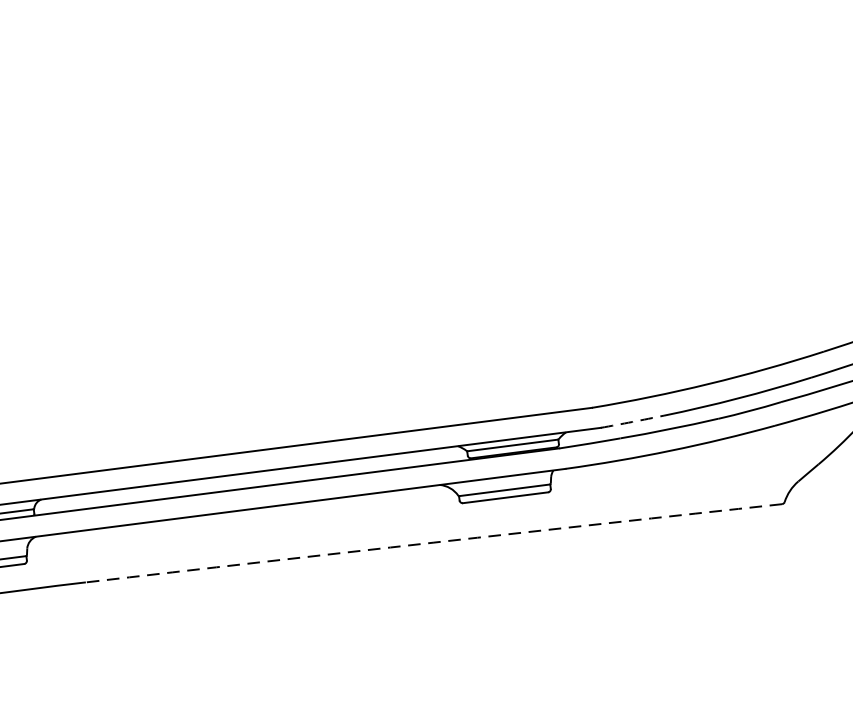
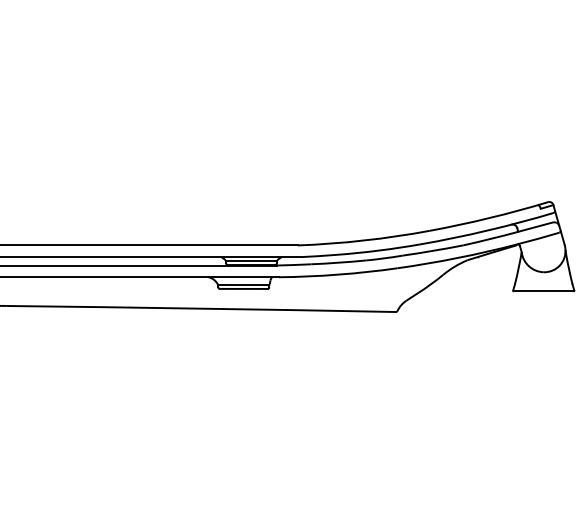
arc: (633, 422) -> (319, 256), dashed -> solid
arc: (434, 542) -> (201, 308), dashed -> solid

